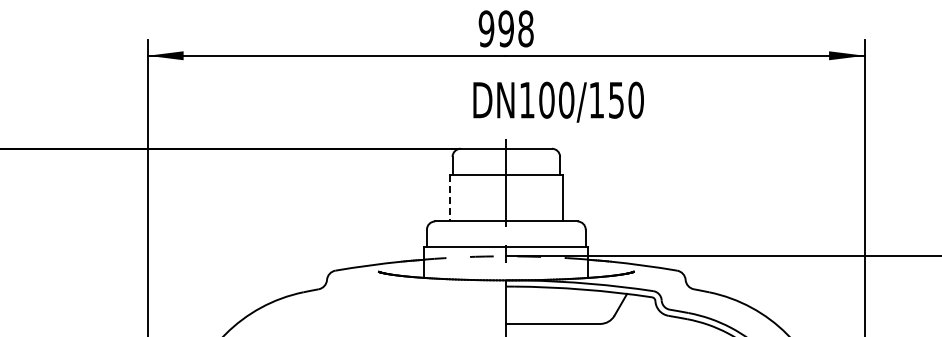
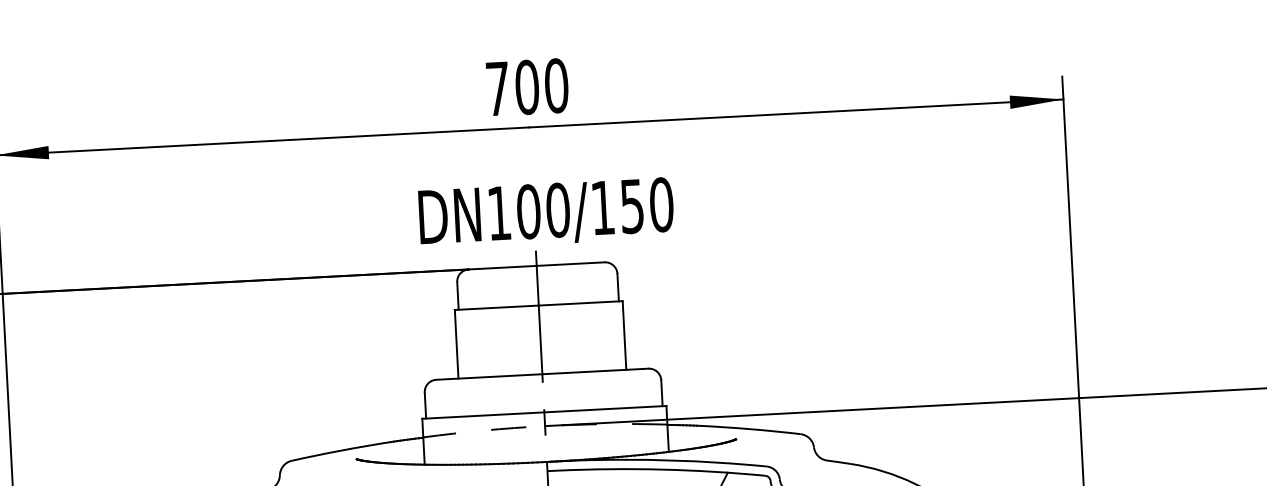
text: (505, 28) -> (526, 86), 998 -> 700
text: (558, 101) -> (546, 212), moved
line: (450, 198) -> (457, 344), dashed -> solid

